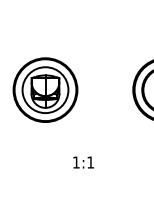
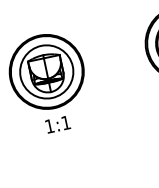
text: (83, 162) -> (57, 124), moved

